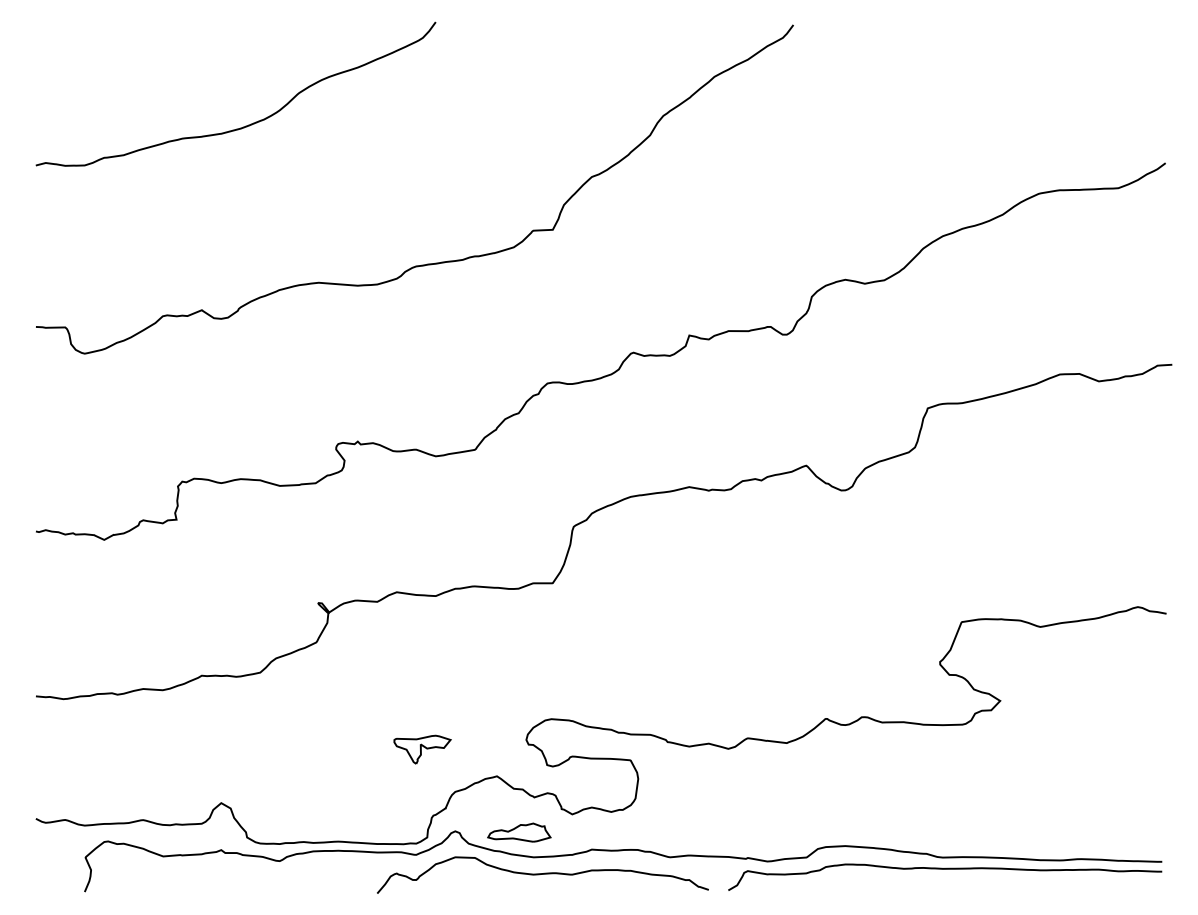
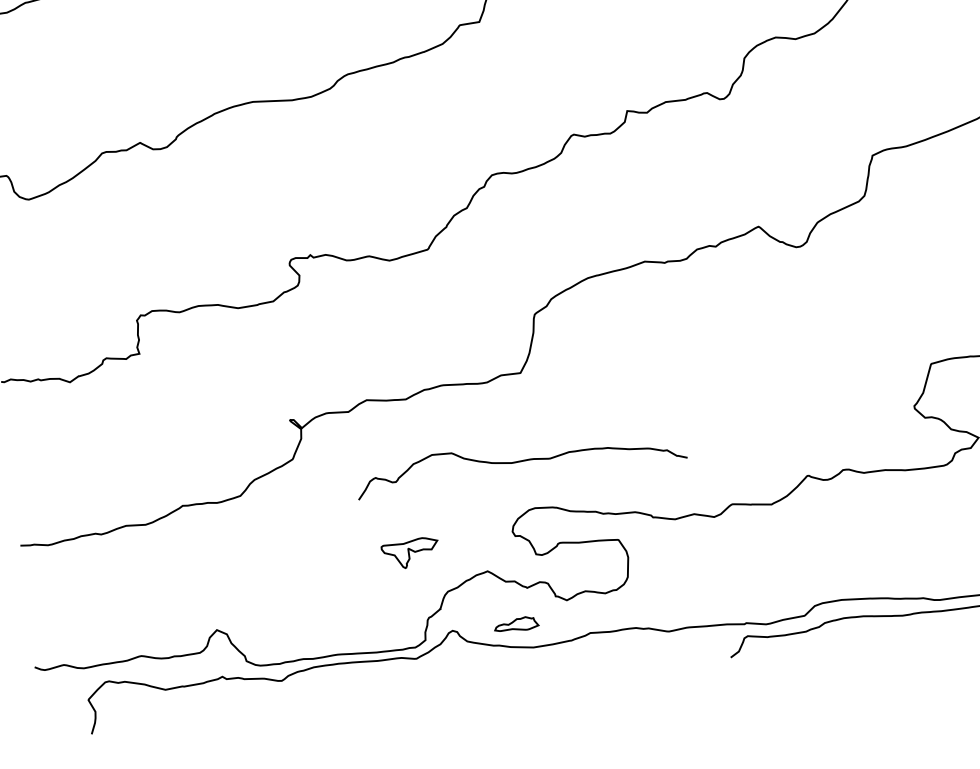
part: (519, 832) -> (516, 624), size x0.7
curve: (542, 874) -> (520, 461), moved

